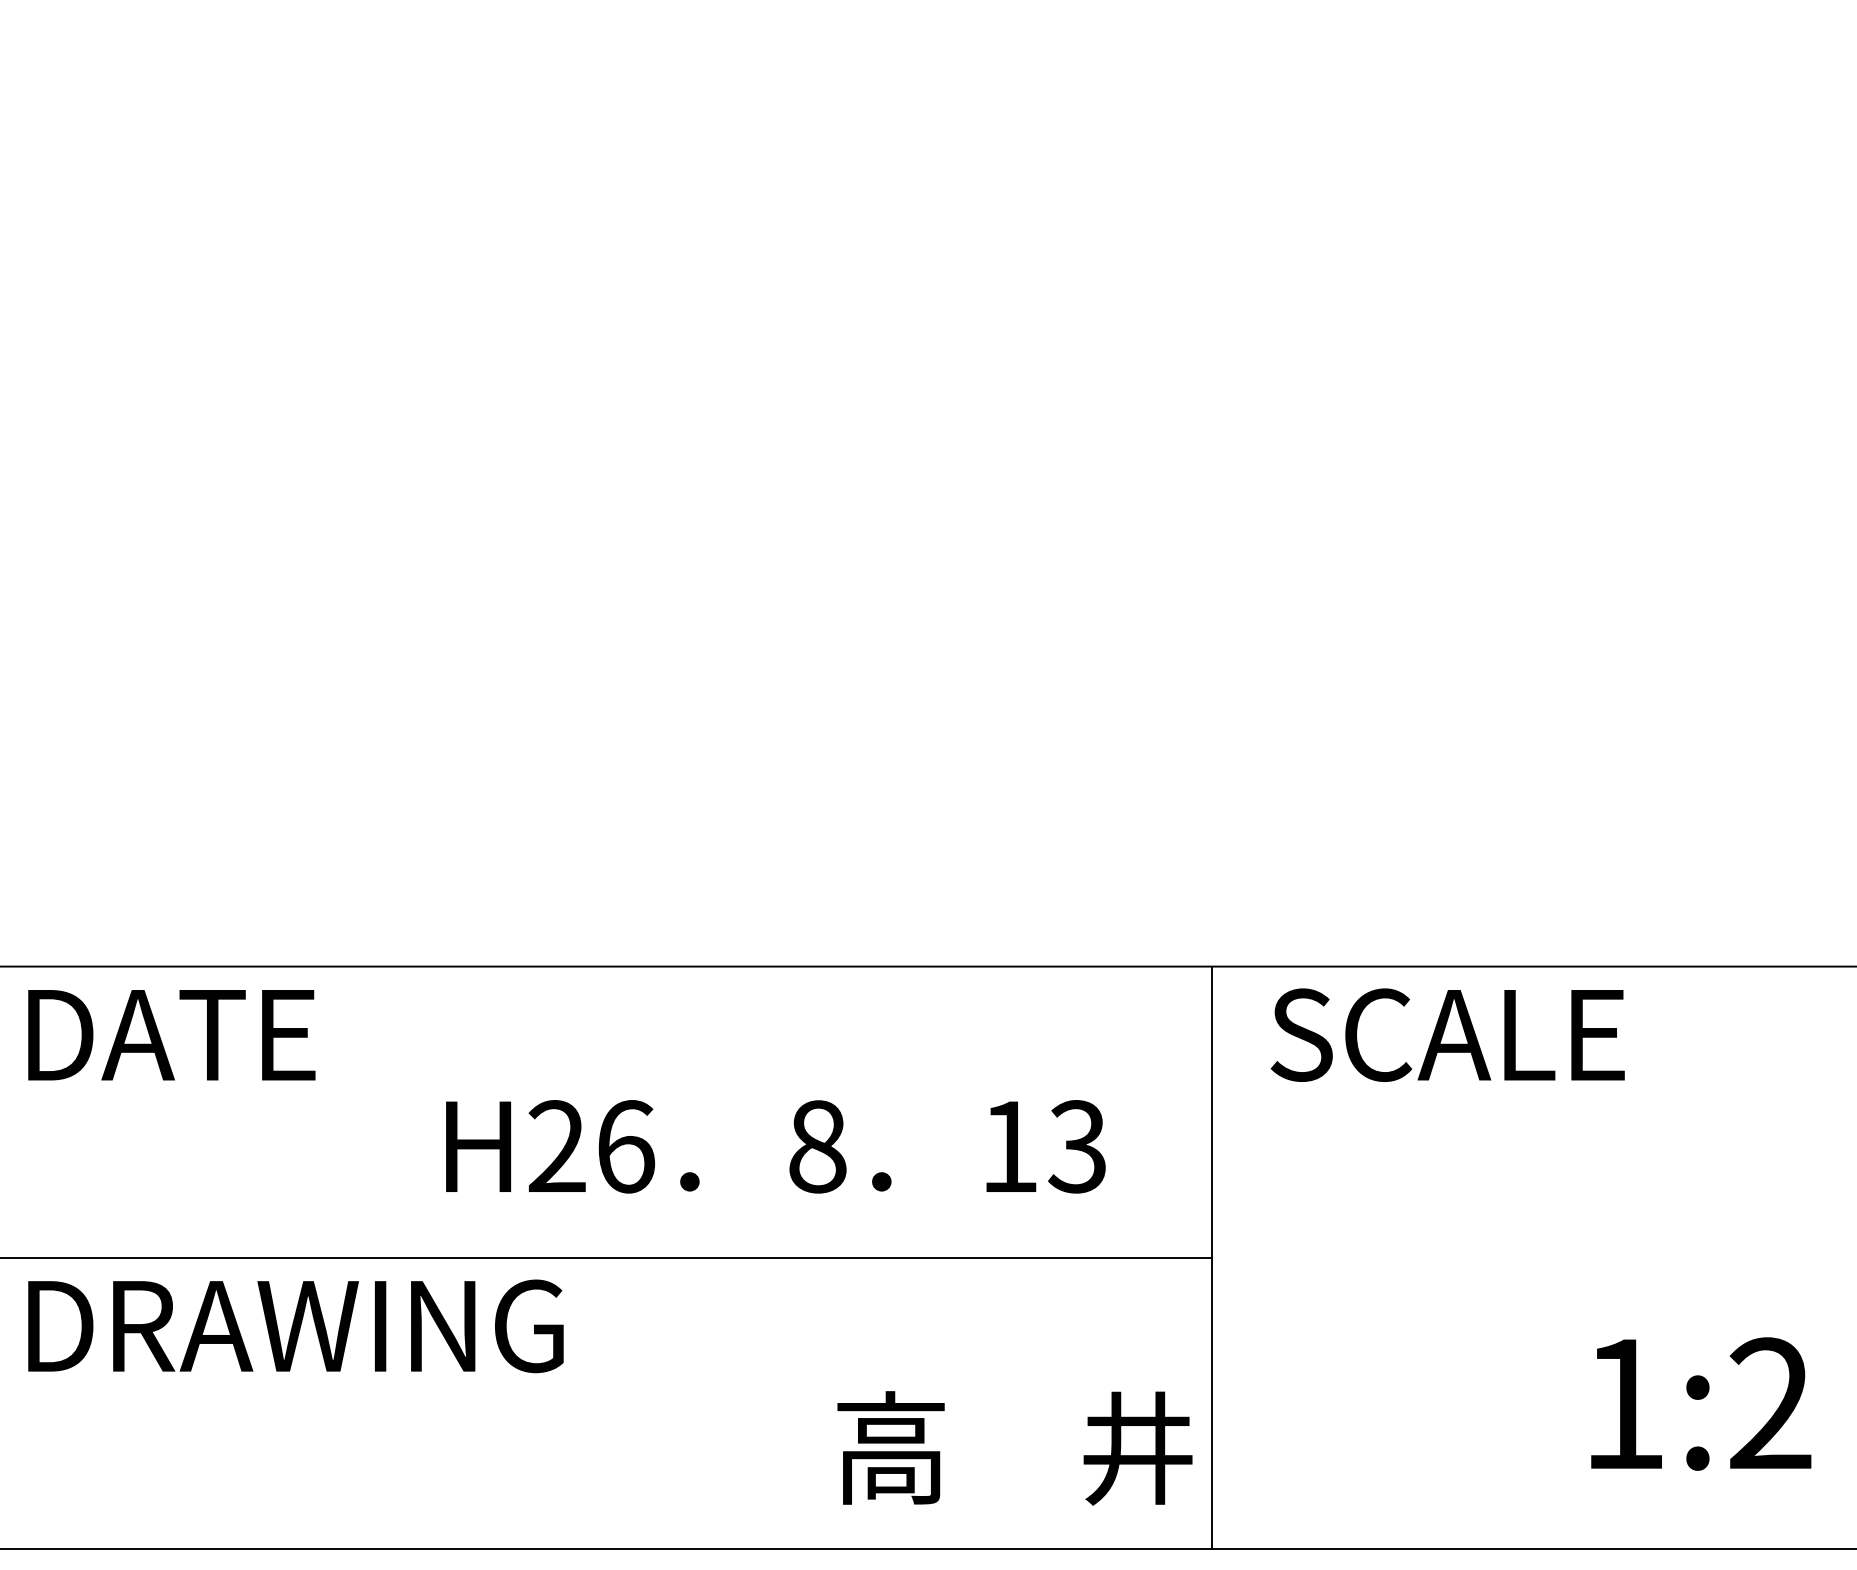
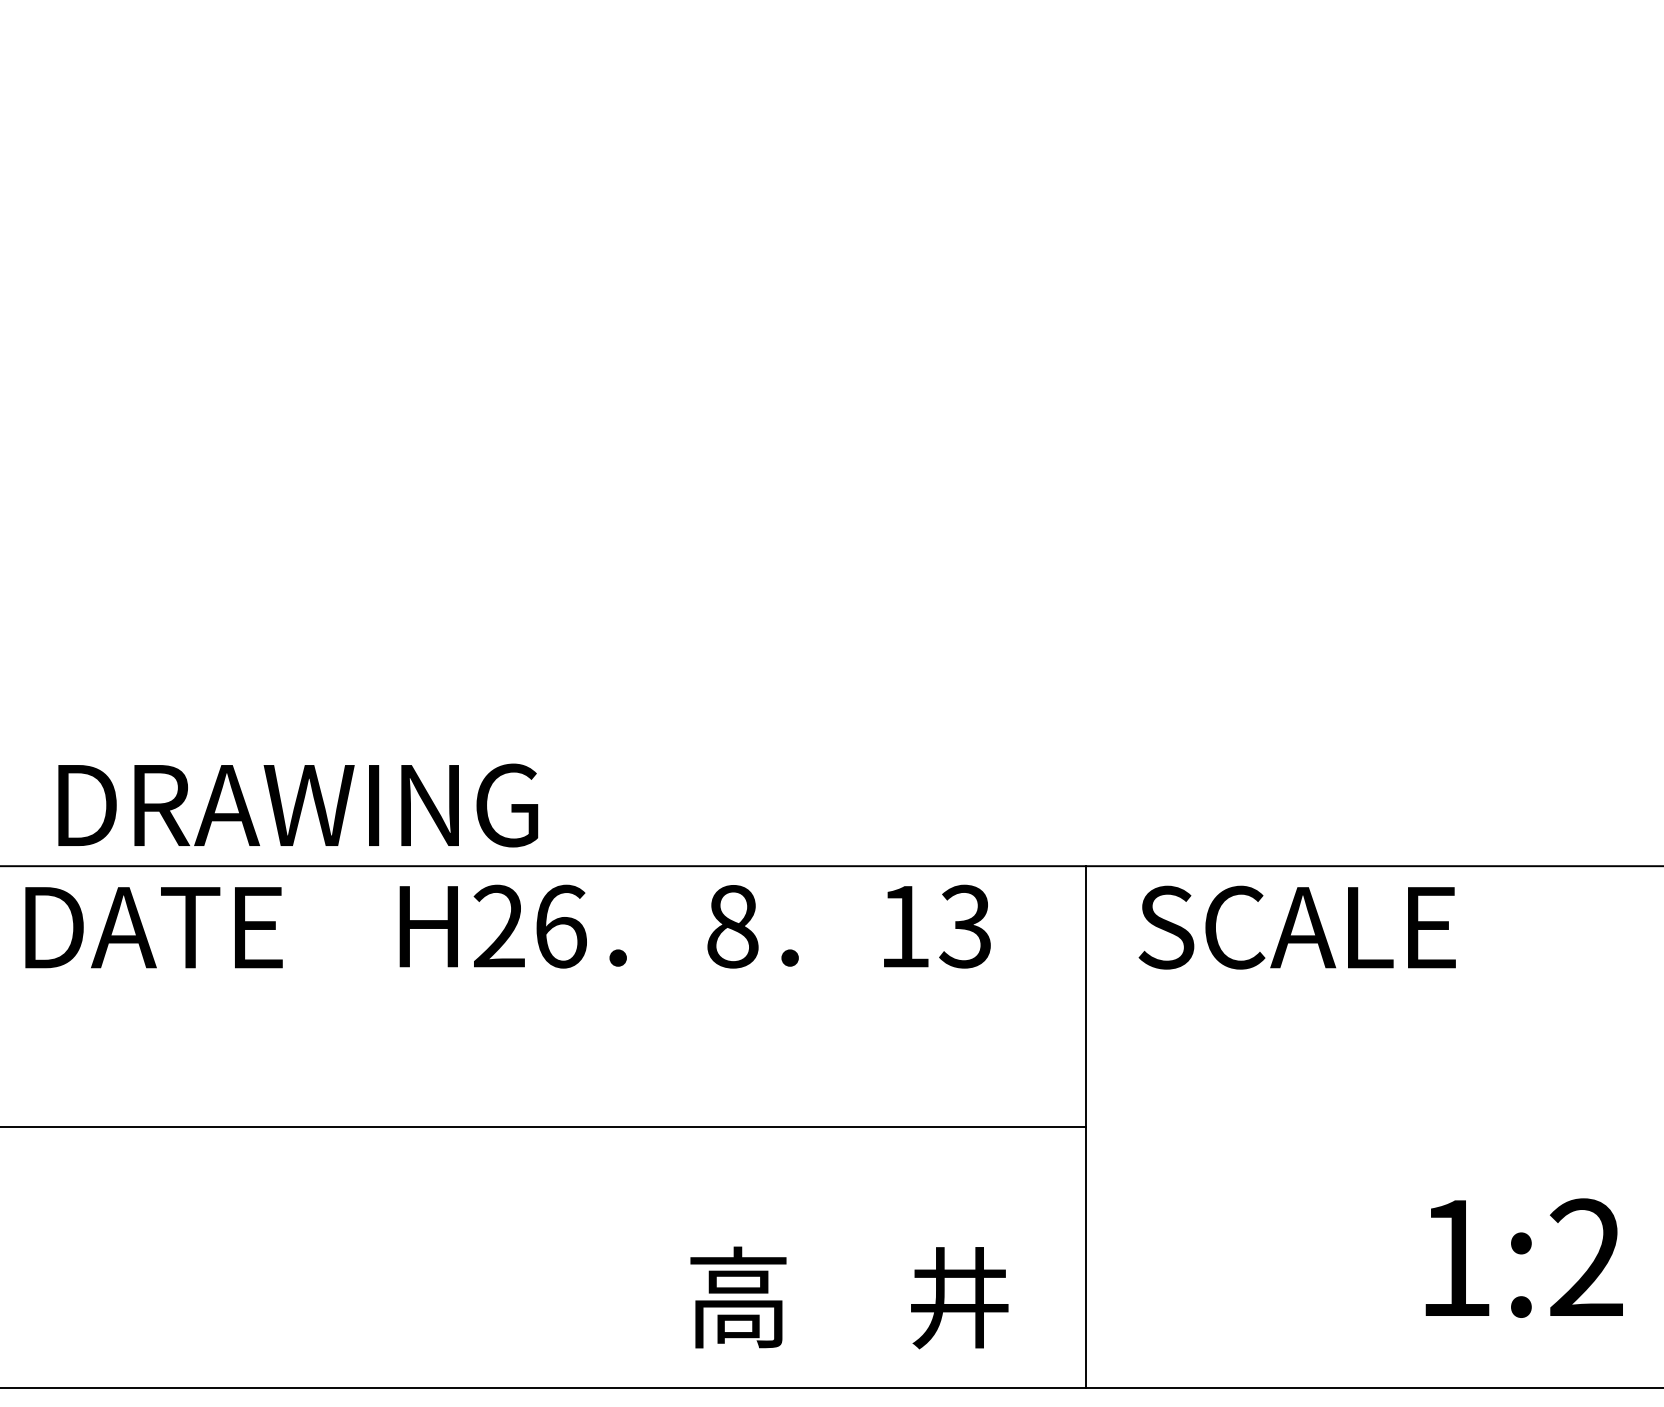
text: (775, 1146) -> (694, 926), moved
text: (296, 1326) -> (298, 805), moved
text: (1014, 1447) -> (849, 1297), moved

